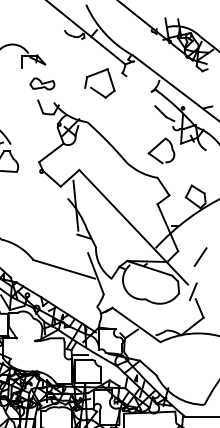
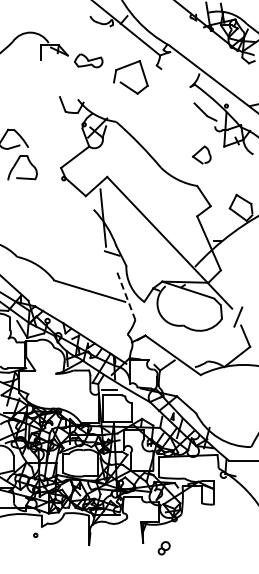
part: (42, 83) -> (88, 60), moved
part: (161, 150) -> (201, 154), size x0.6
line: (200, 257) -> (246, 277), removed
line: (96, 273) -> (126, 296), solid -> dashed

